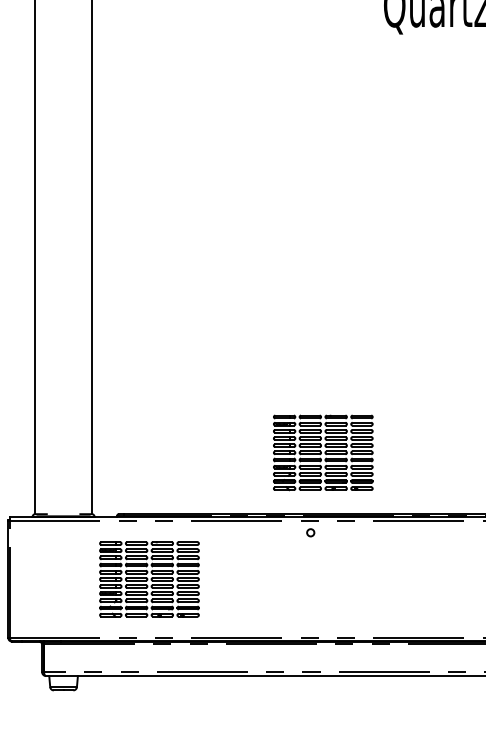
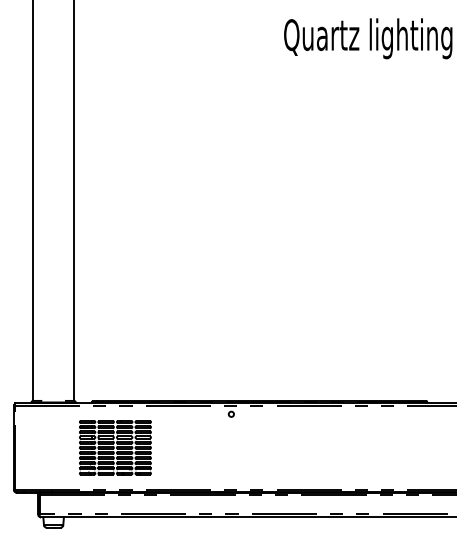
part: (323, 452) -> (240, 356), removed

